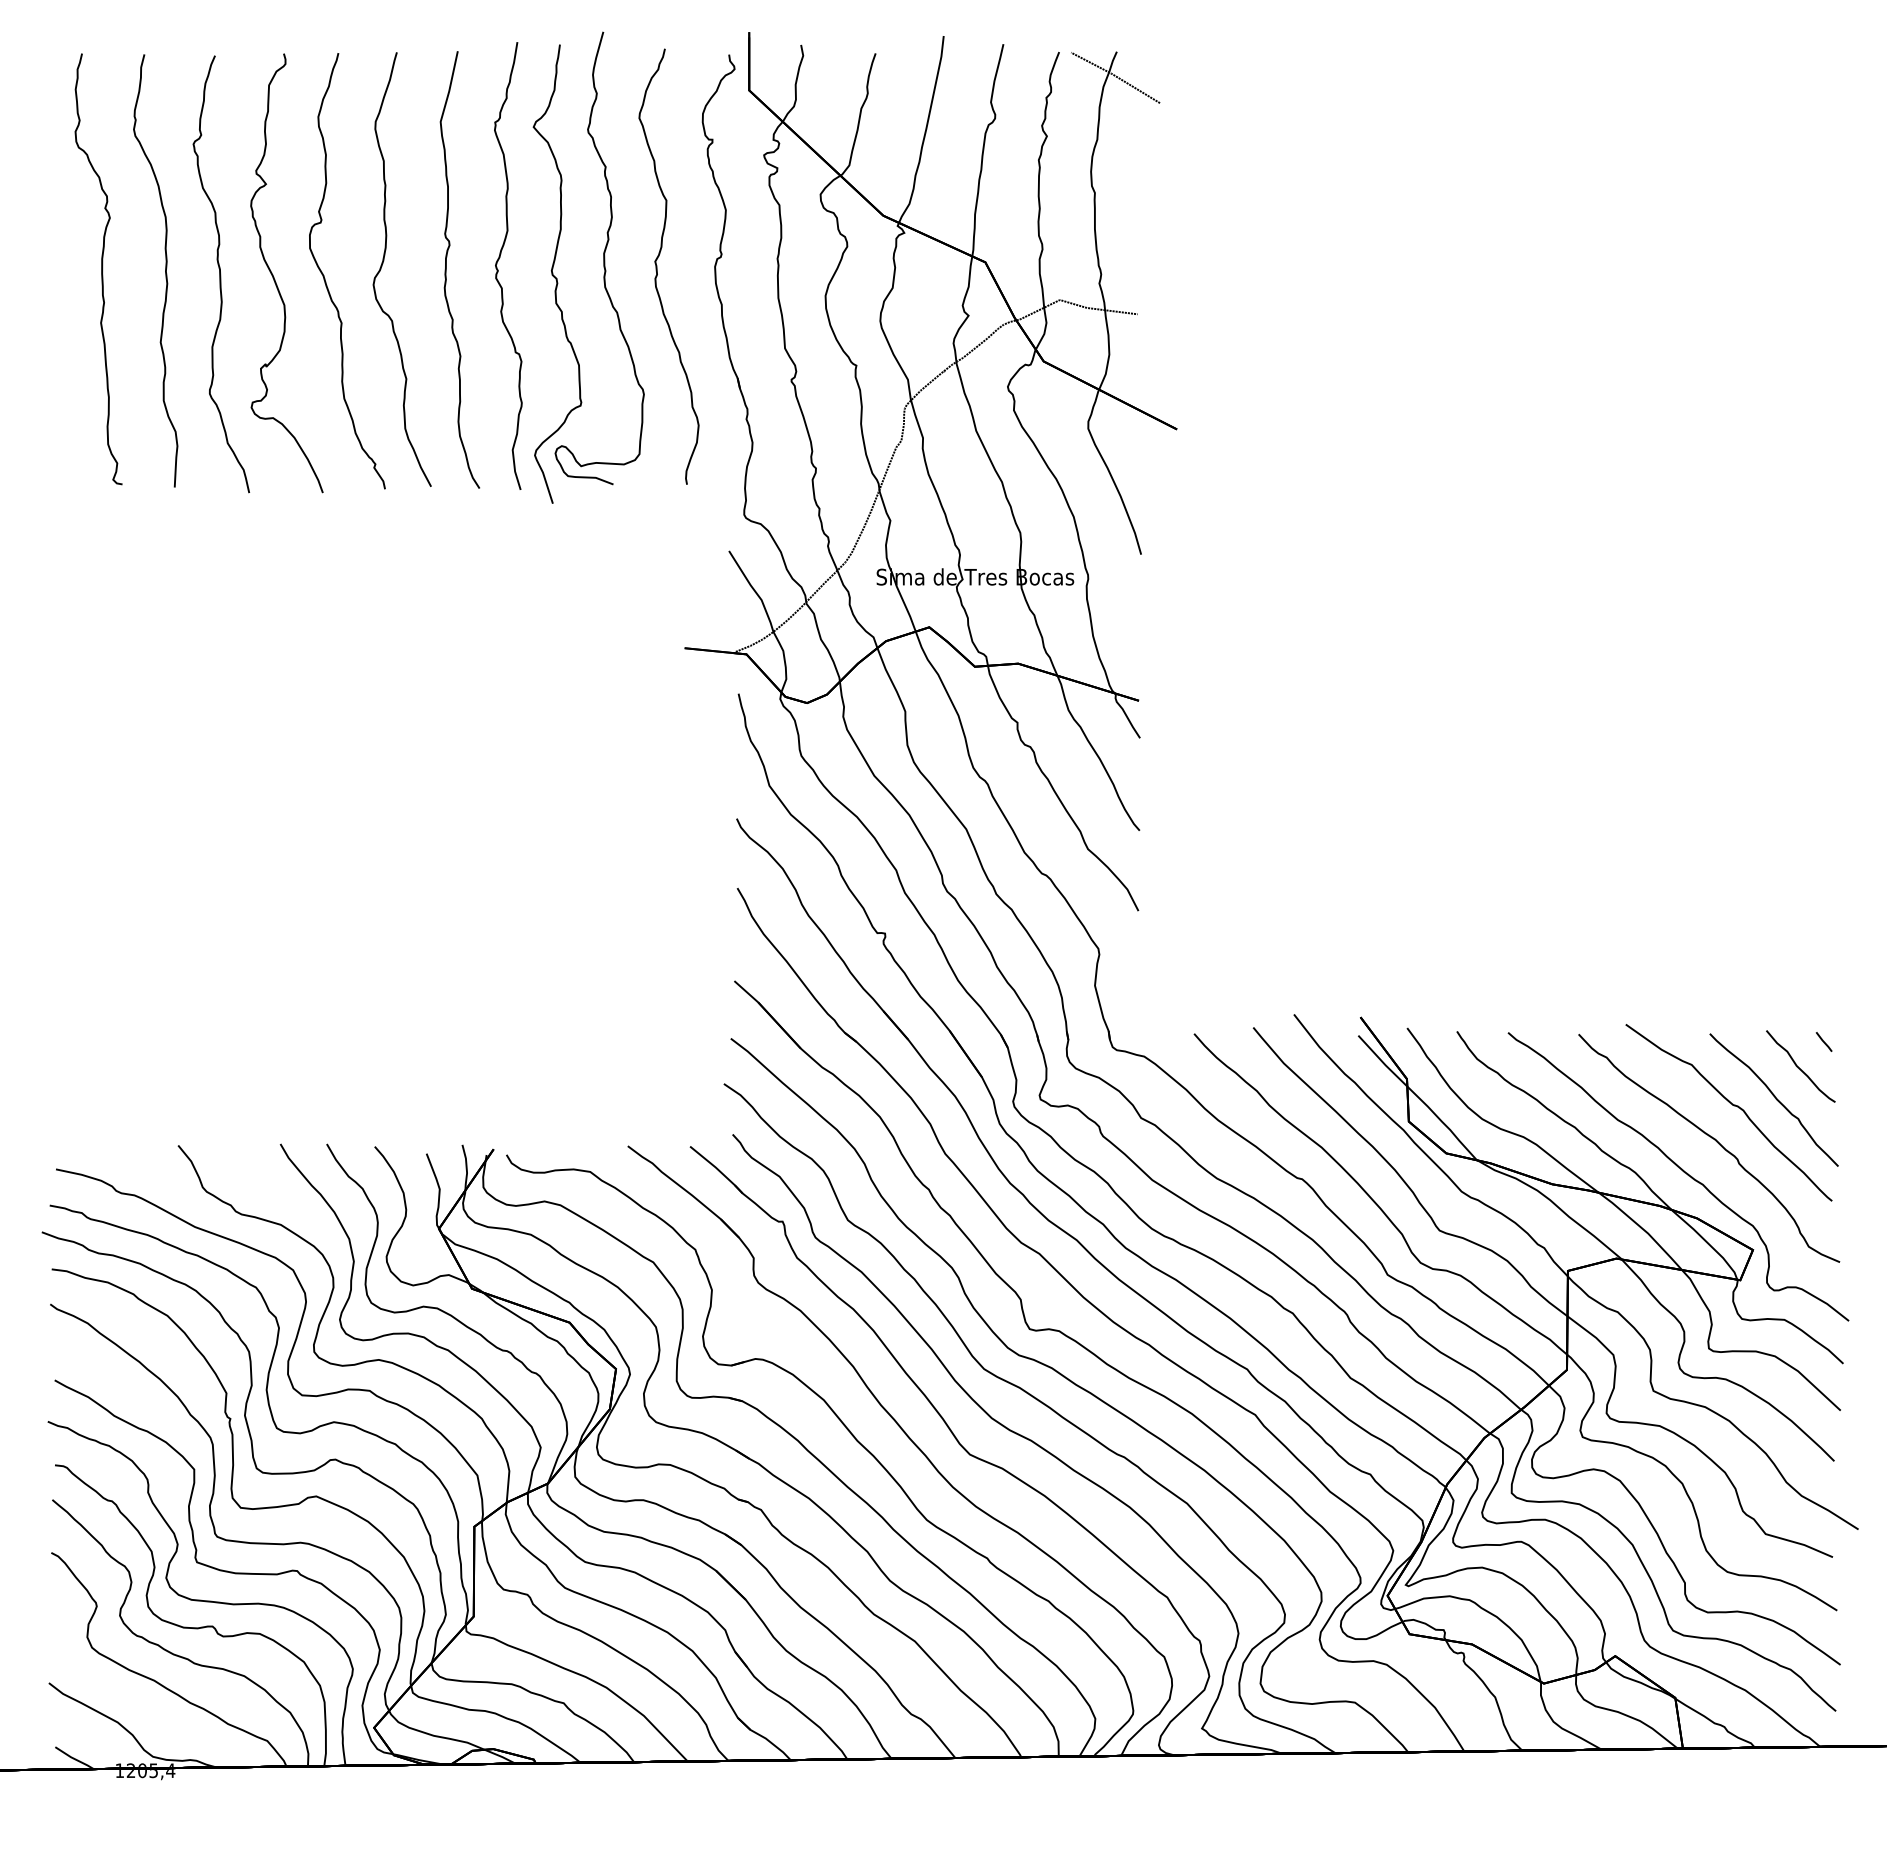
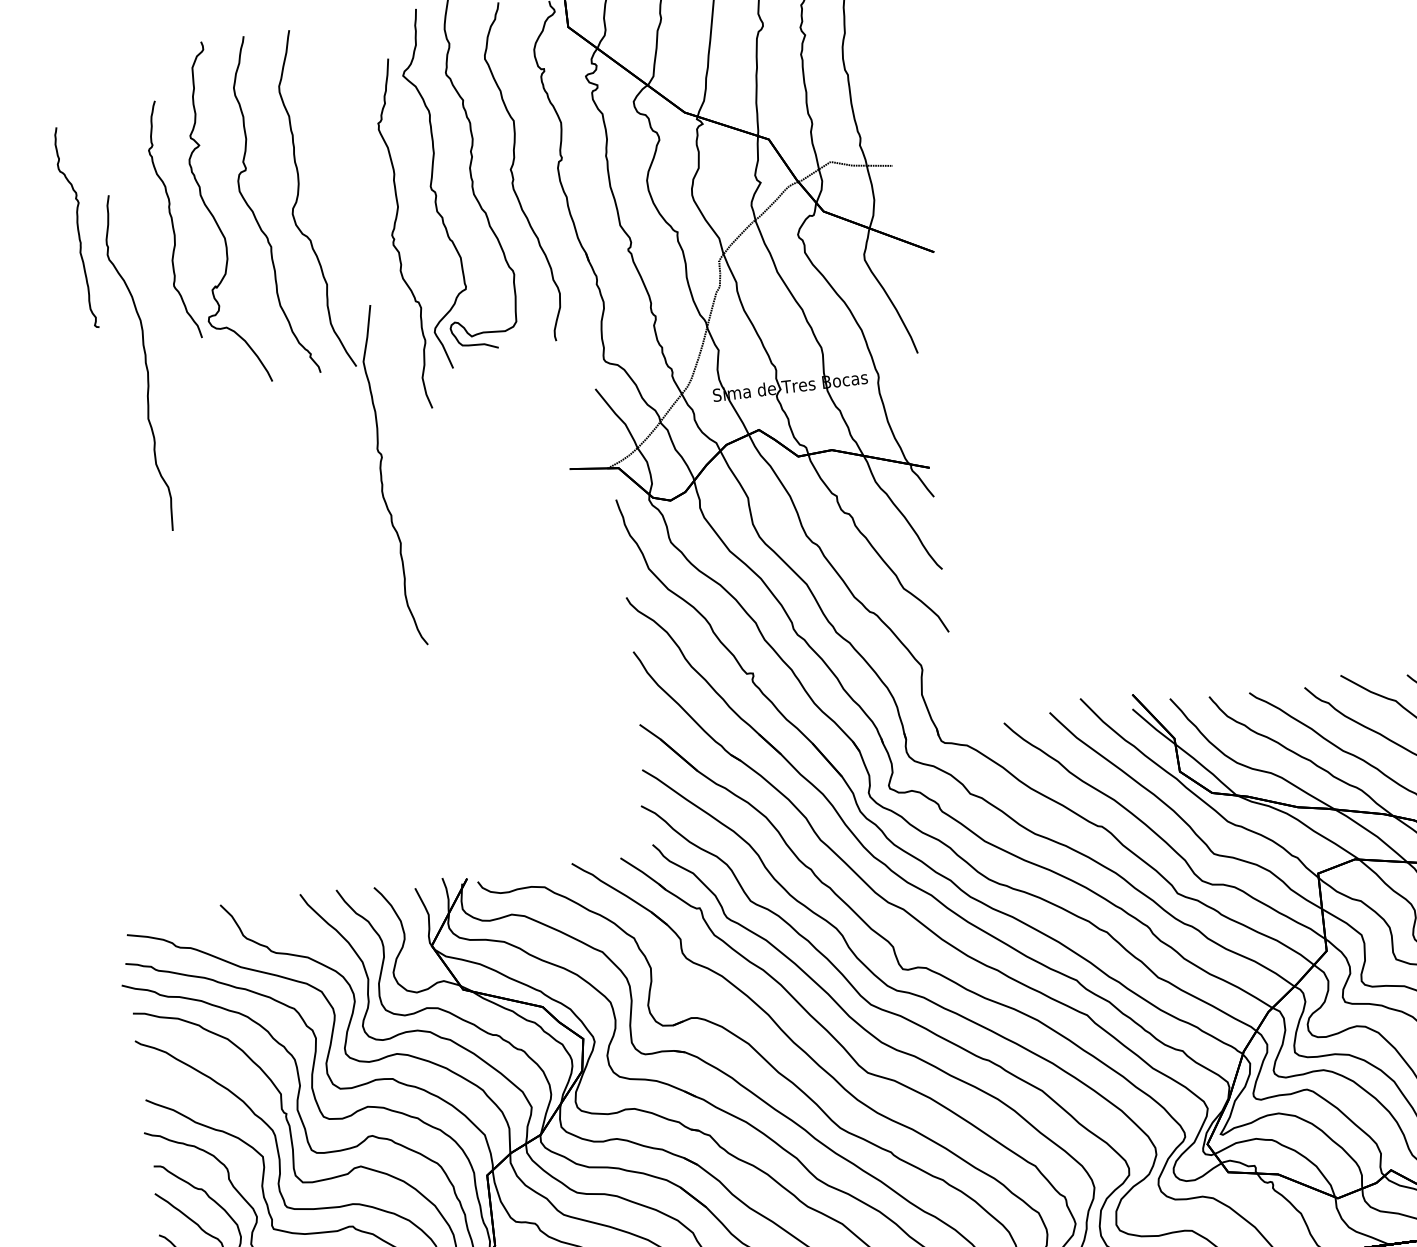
part: (498, 261) -> (393, 231), moved
part: (98, 269) -> (76, 227), size x0.6
part: (446, 269) -> (381, 476), moved
part: (165, 270) -> (145, 362), moved
part: (220, 274) -> (172, 220), size x0.7

